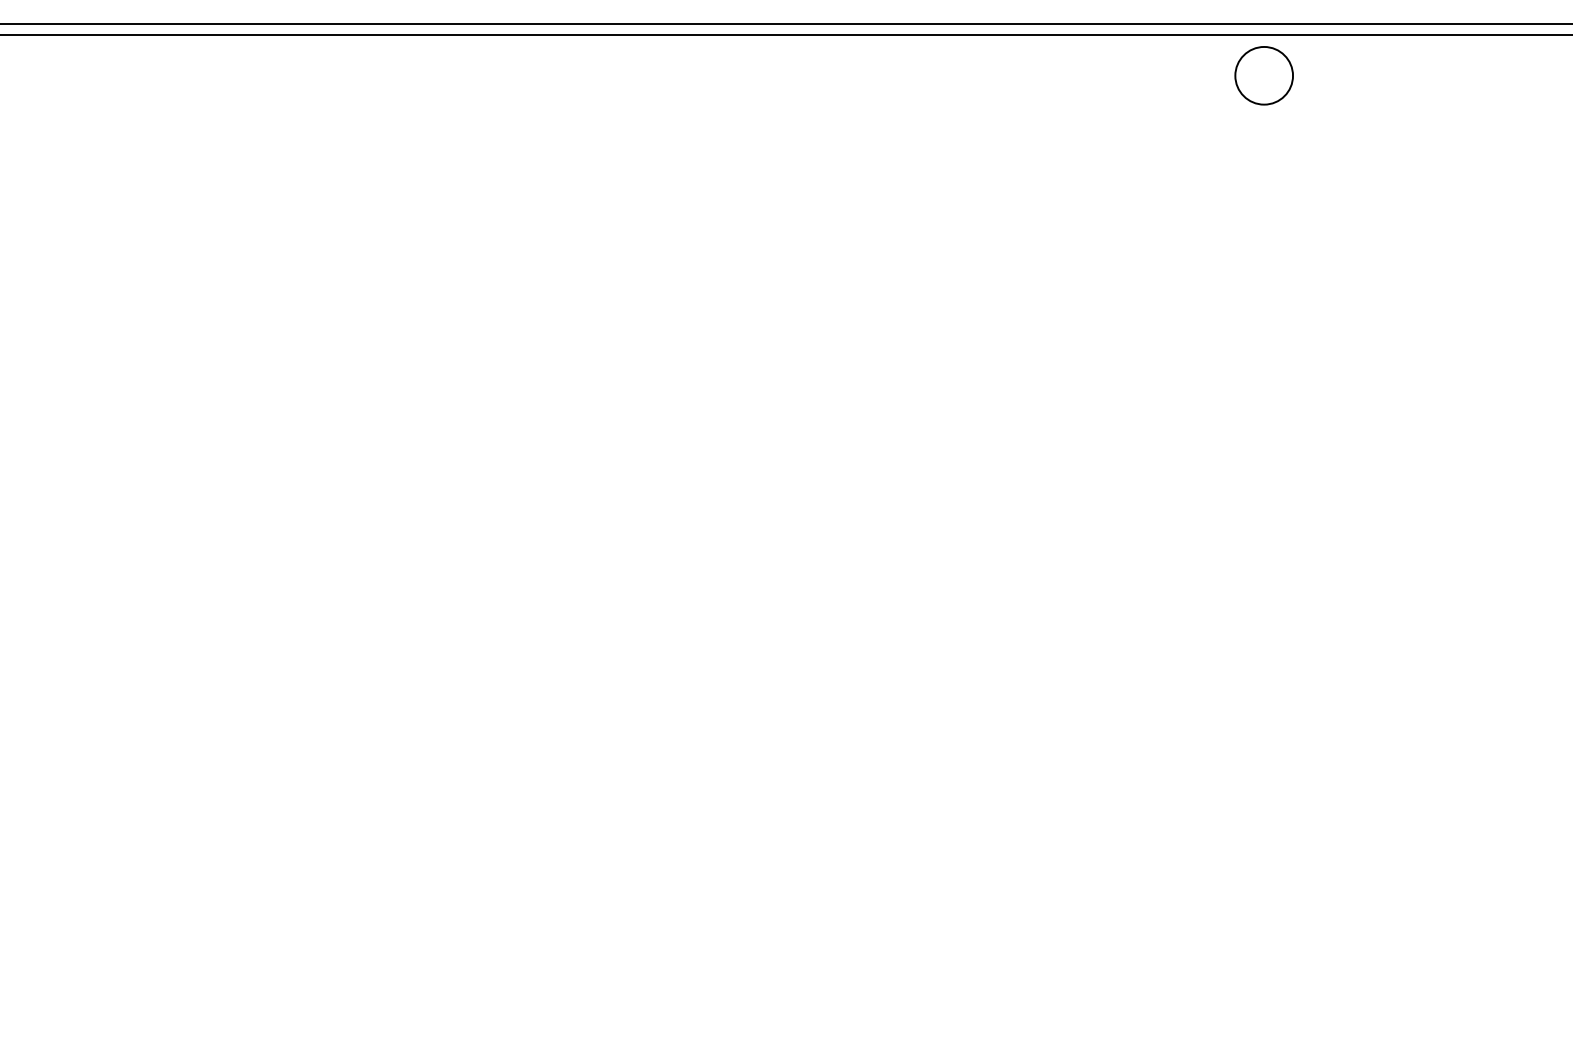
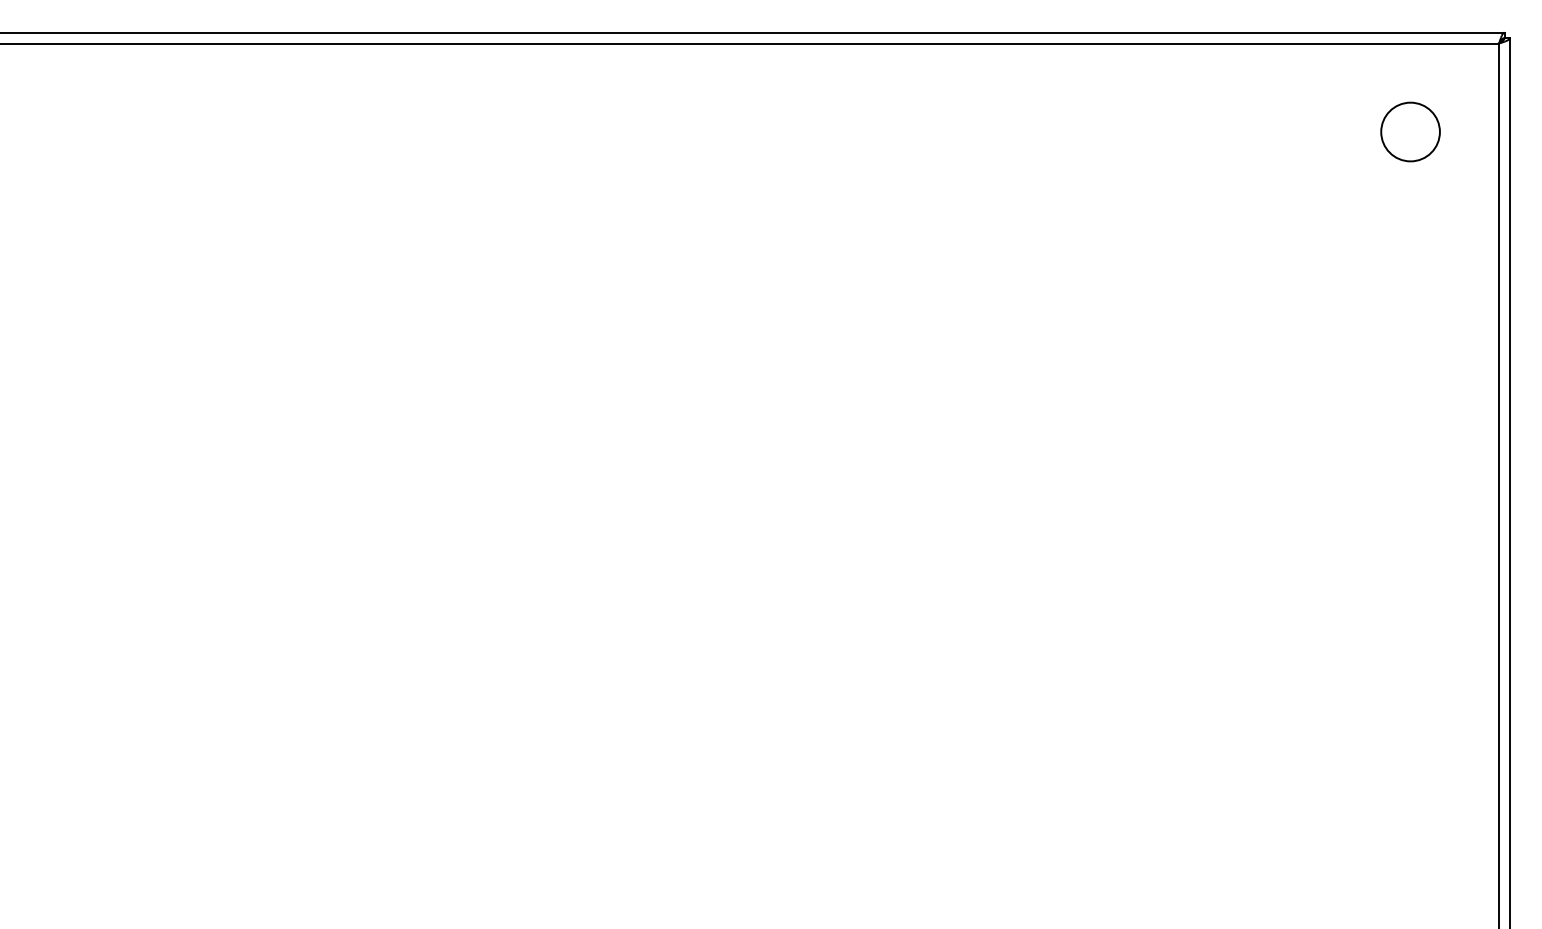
circle: (1263, 75) -> (1409, 131), moved

